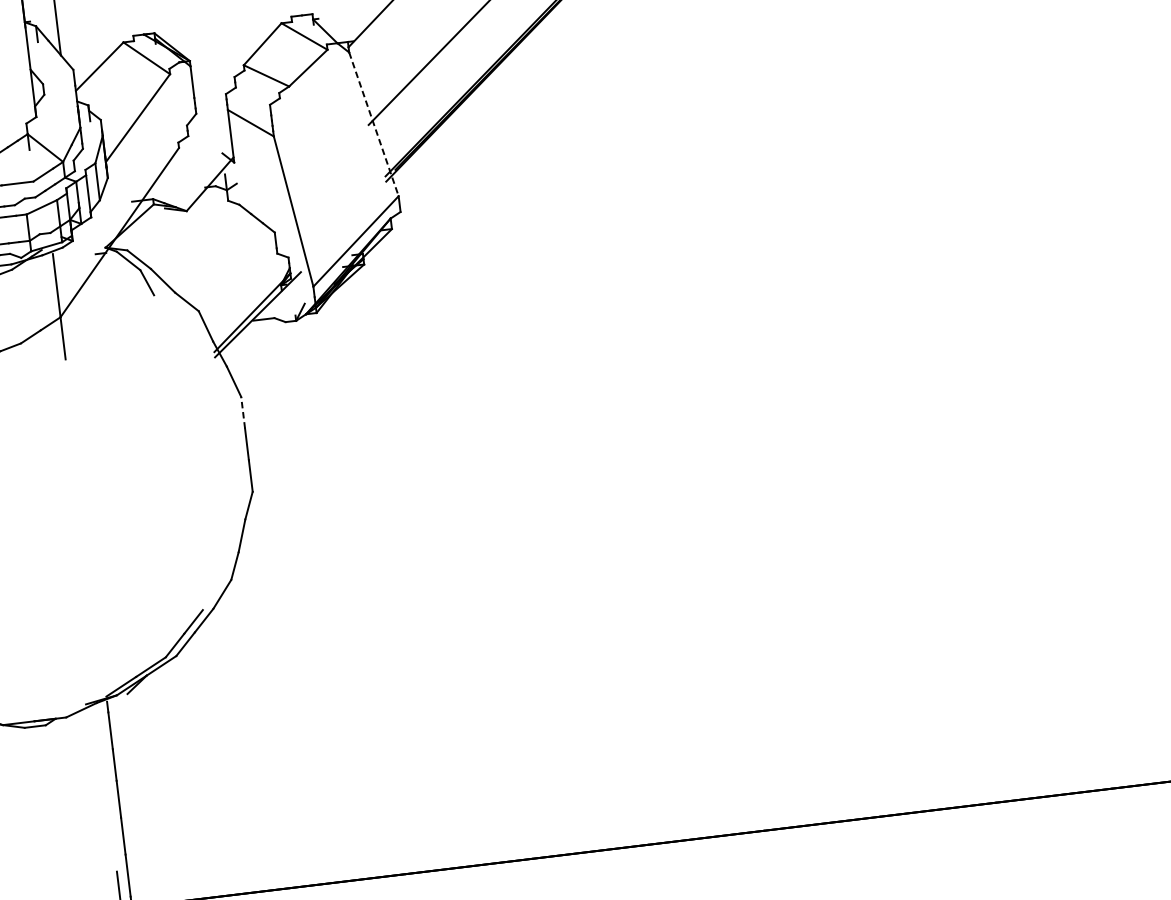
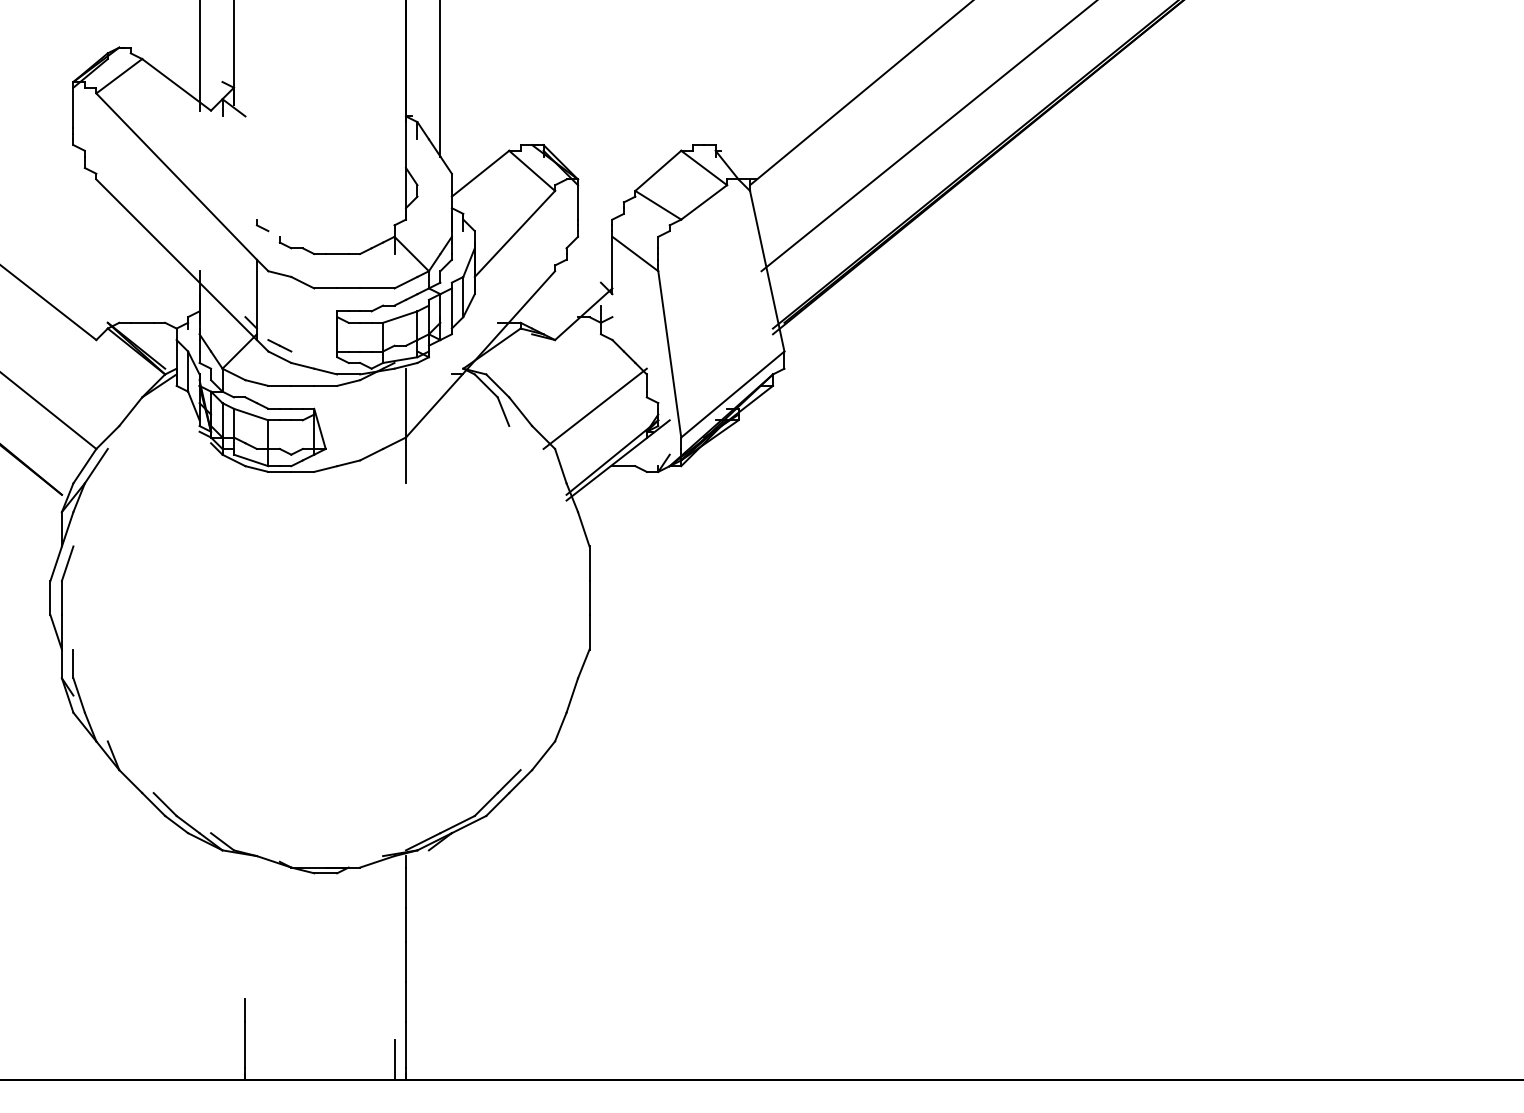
line: (374, 124) -> (767, 271), dashed -> solid
line: (230, 269) -> (594, 408), added
line: (243, 412) -> (589, 563), dashed -> solid

